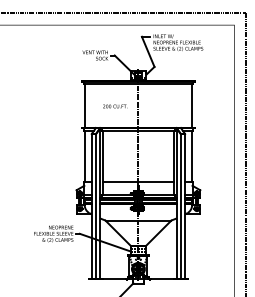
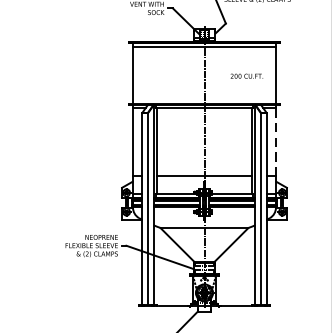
text: (115, 106) -> (247, 76), moved
line: (192, 156) -> (276, 142), solid -> dashed

